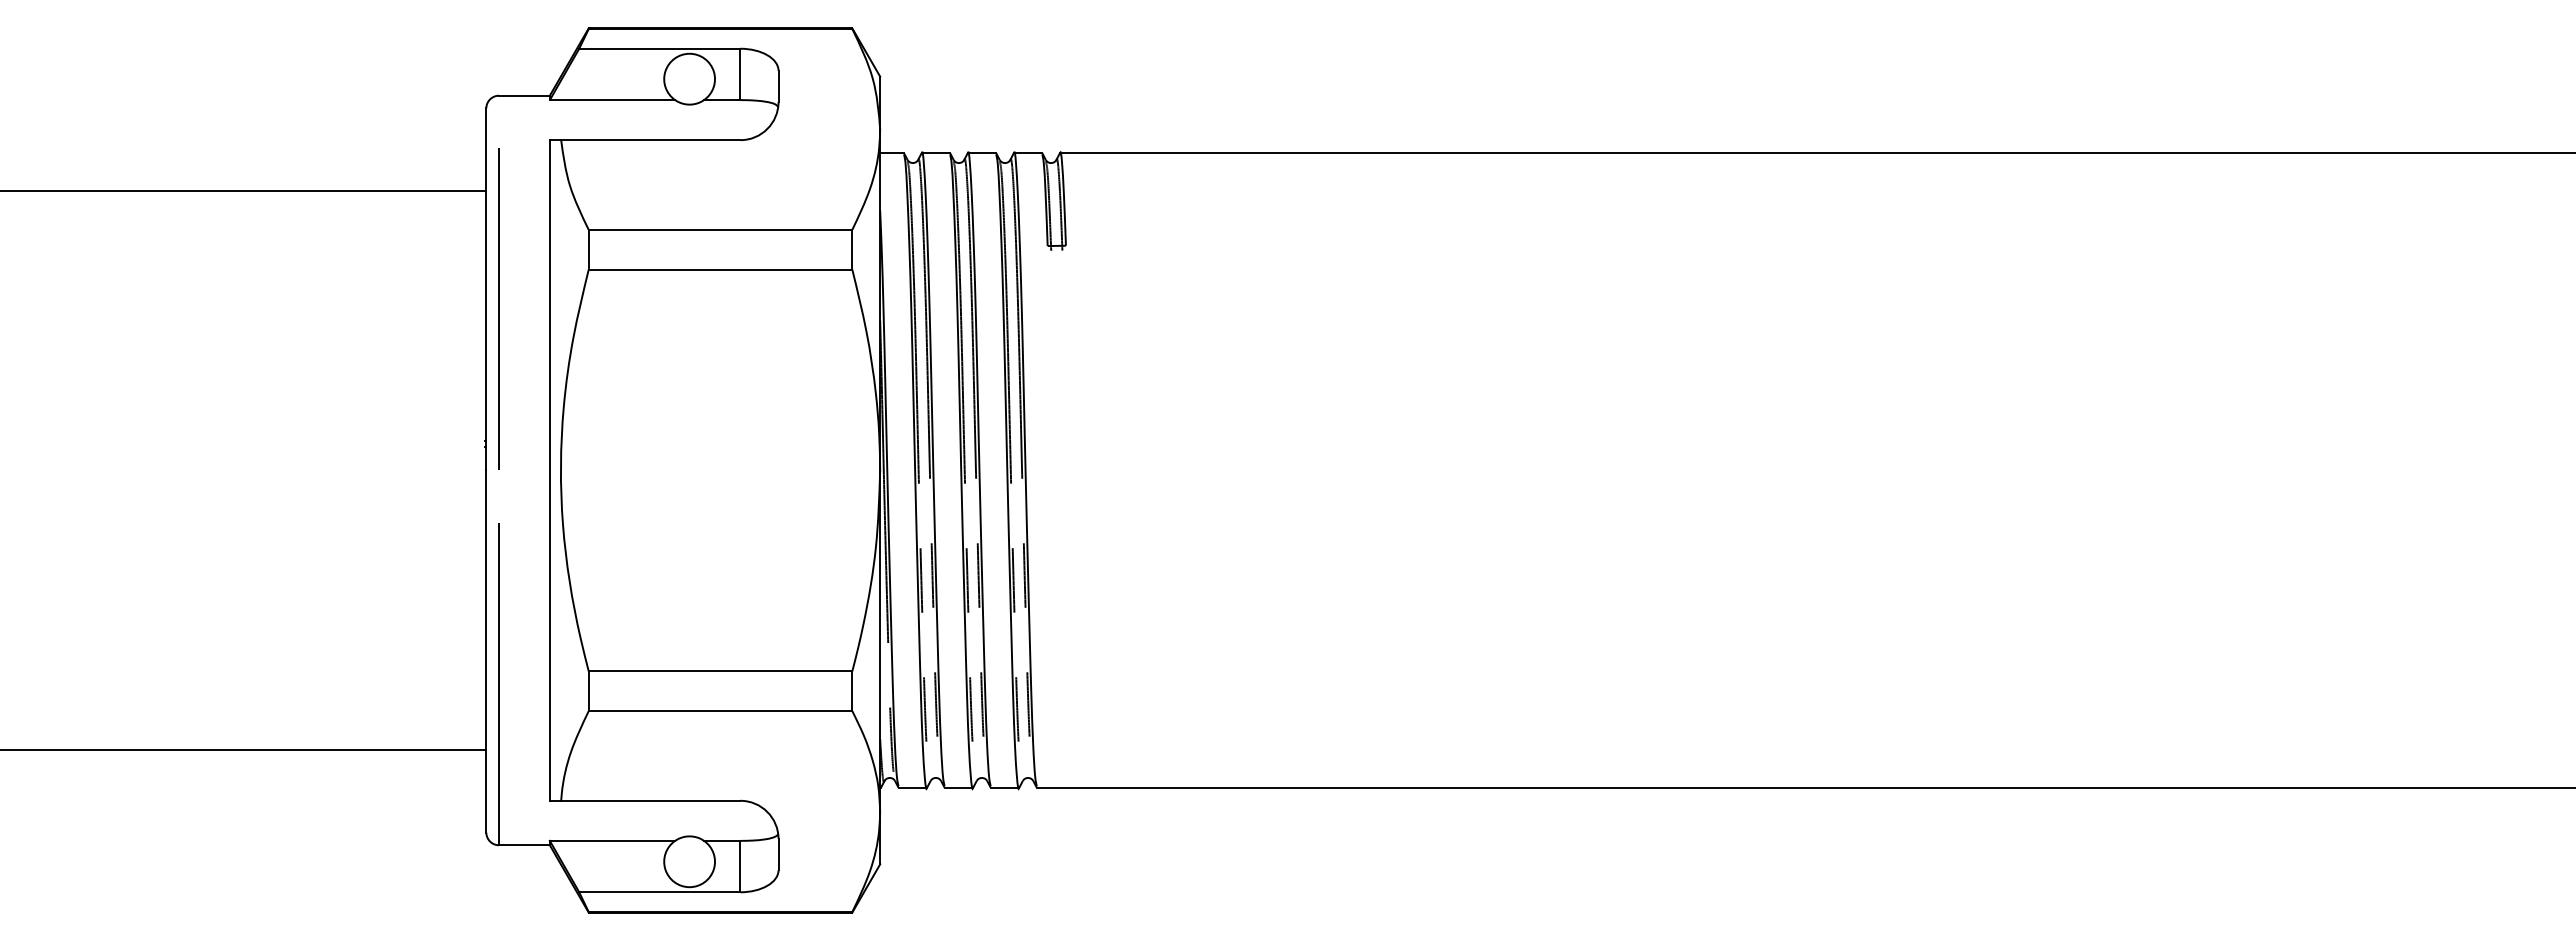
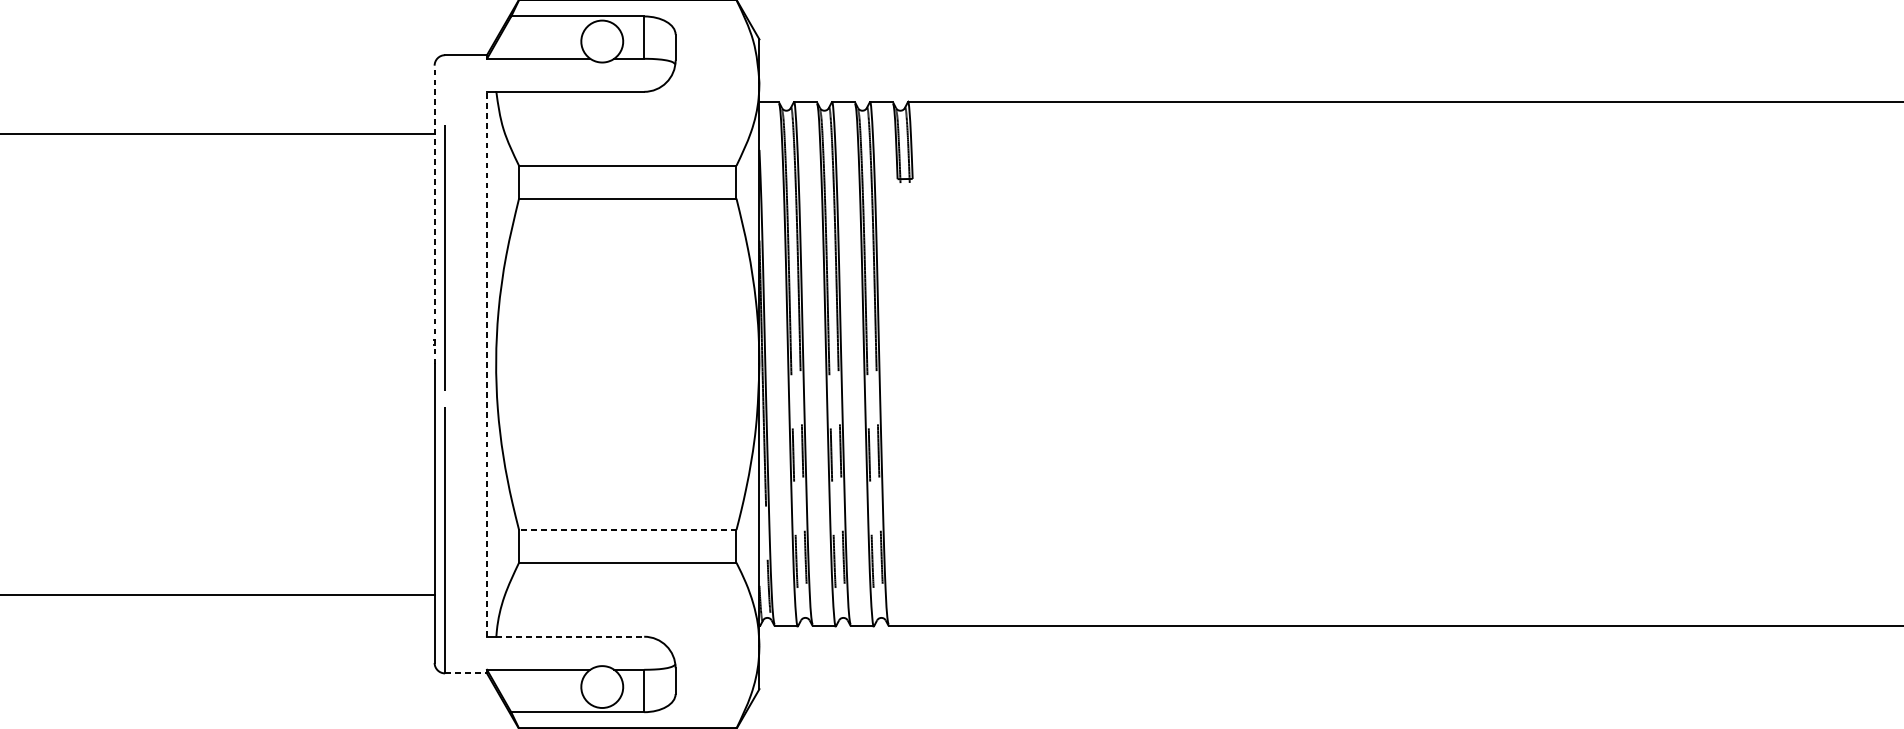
line: (486, 288) -> (434, 214), solid -> dashed
line: (498, 308) -> (444, 257), moved
line: (549, 469) -> (486, 363), solid -> dashed
line: (720, 671) -> (627, 530), solid -> dashed
line: (650, 800) -> (570, 636), solid -> dashed
line: (524, 845) -> (466, 673), solid -> dashed

